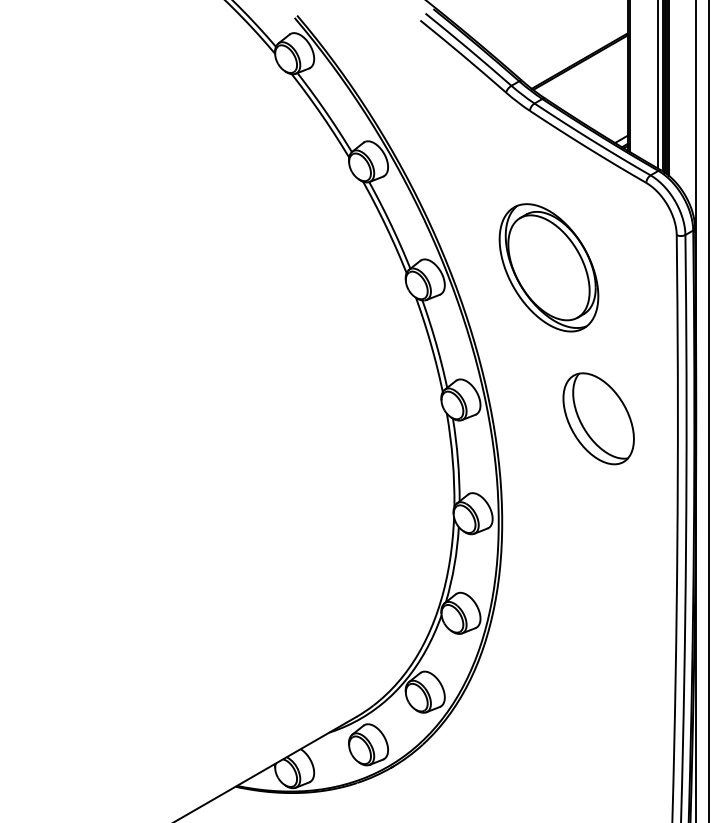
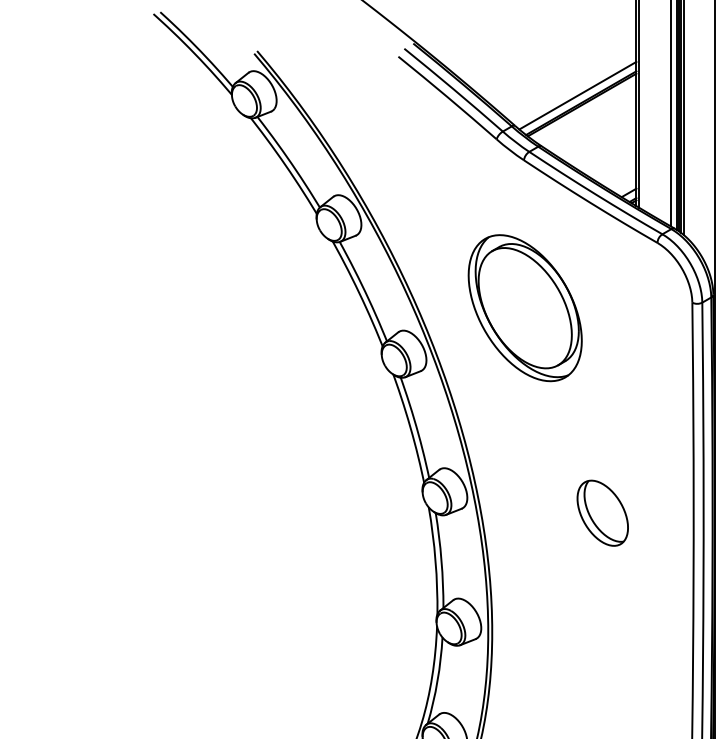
line: (576, 54) -> (577, 95), added
part: (548, 267) -> (524, 307), moved
part: (598, 418) -> (602, 513), size x0.62

